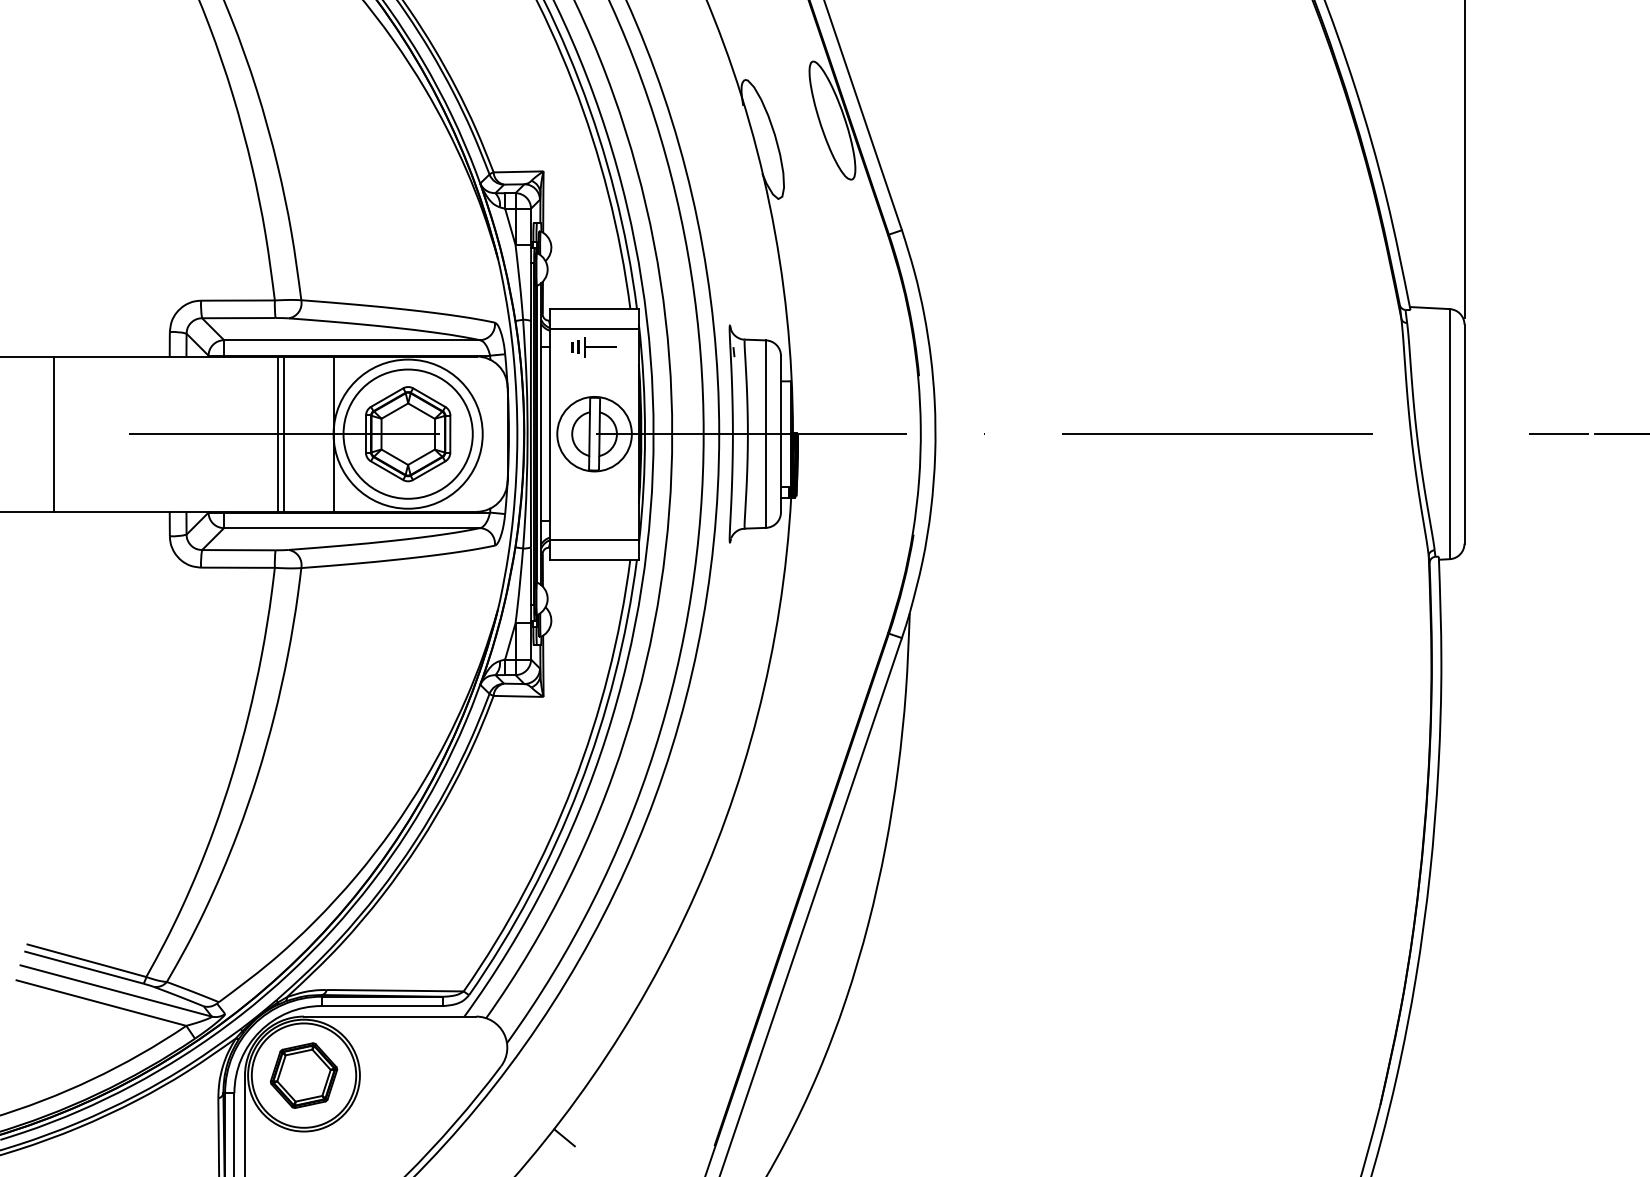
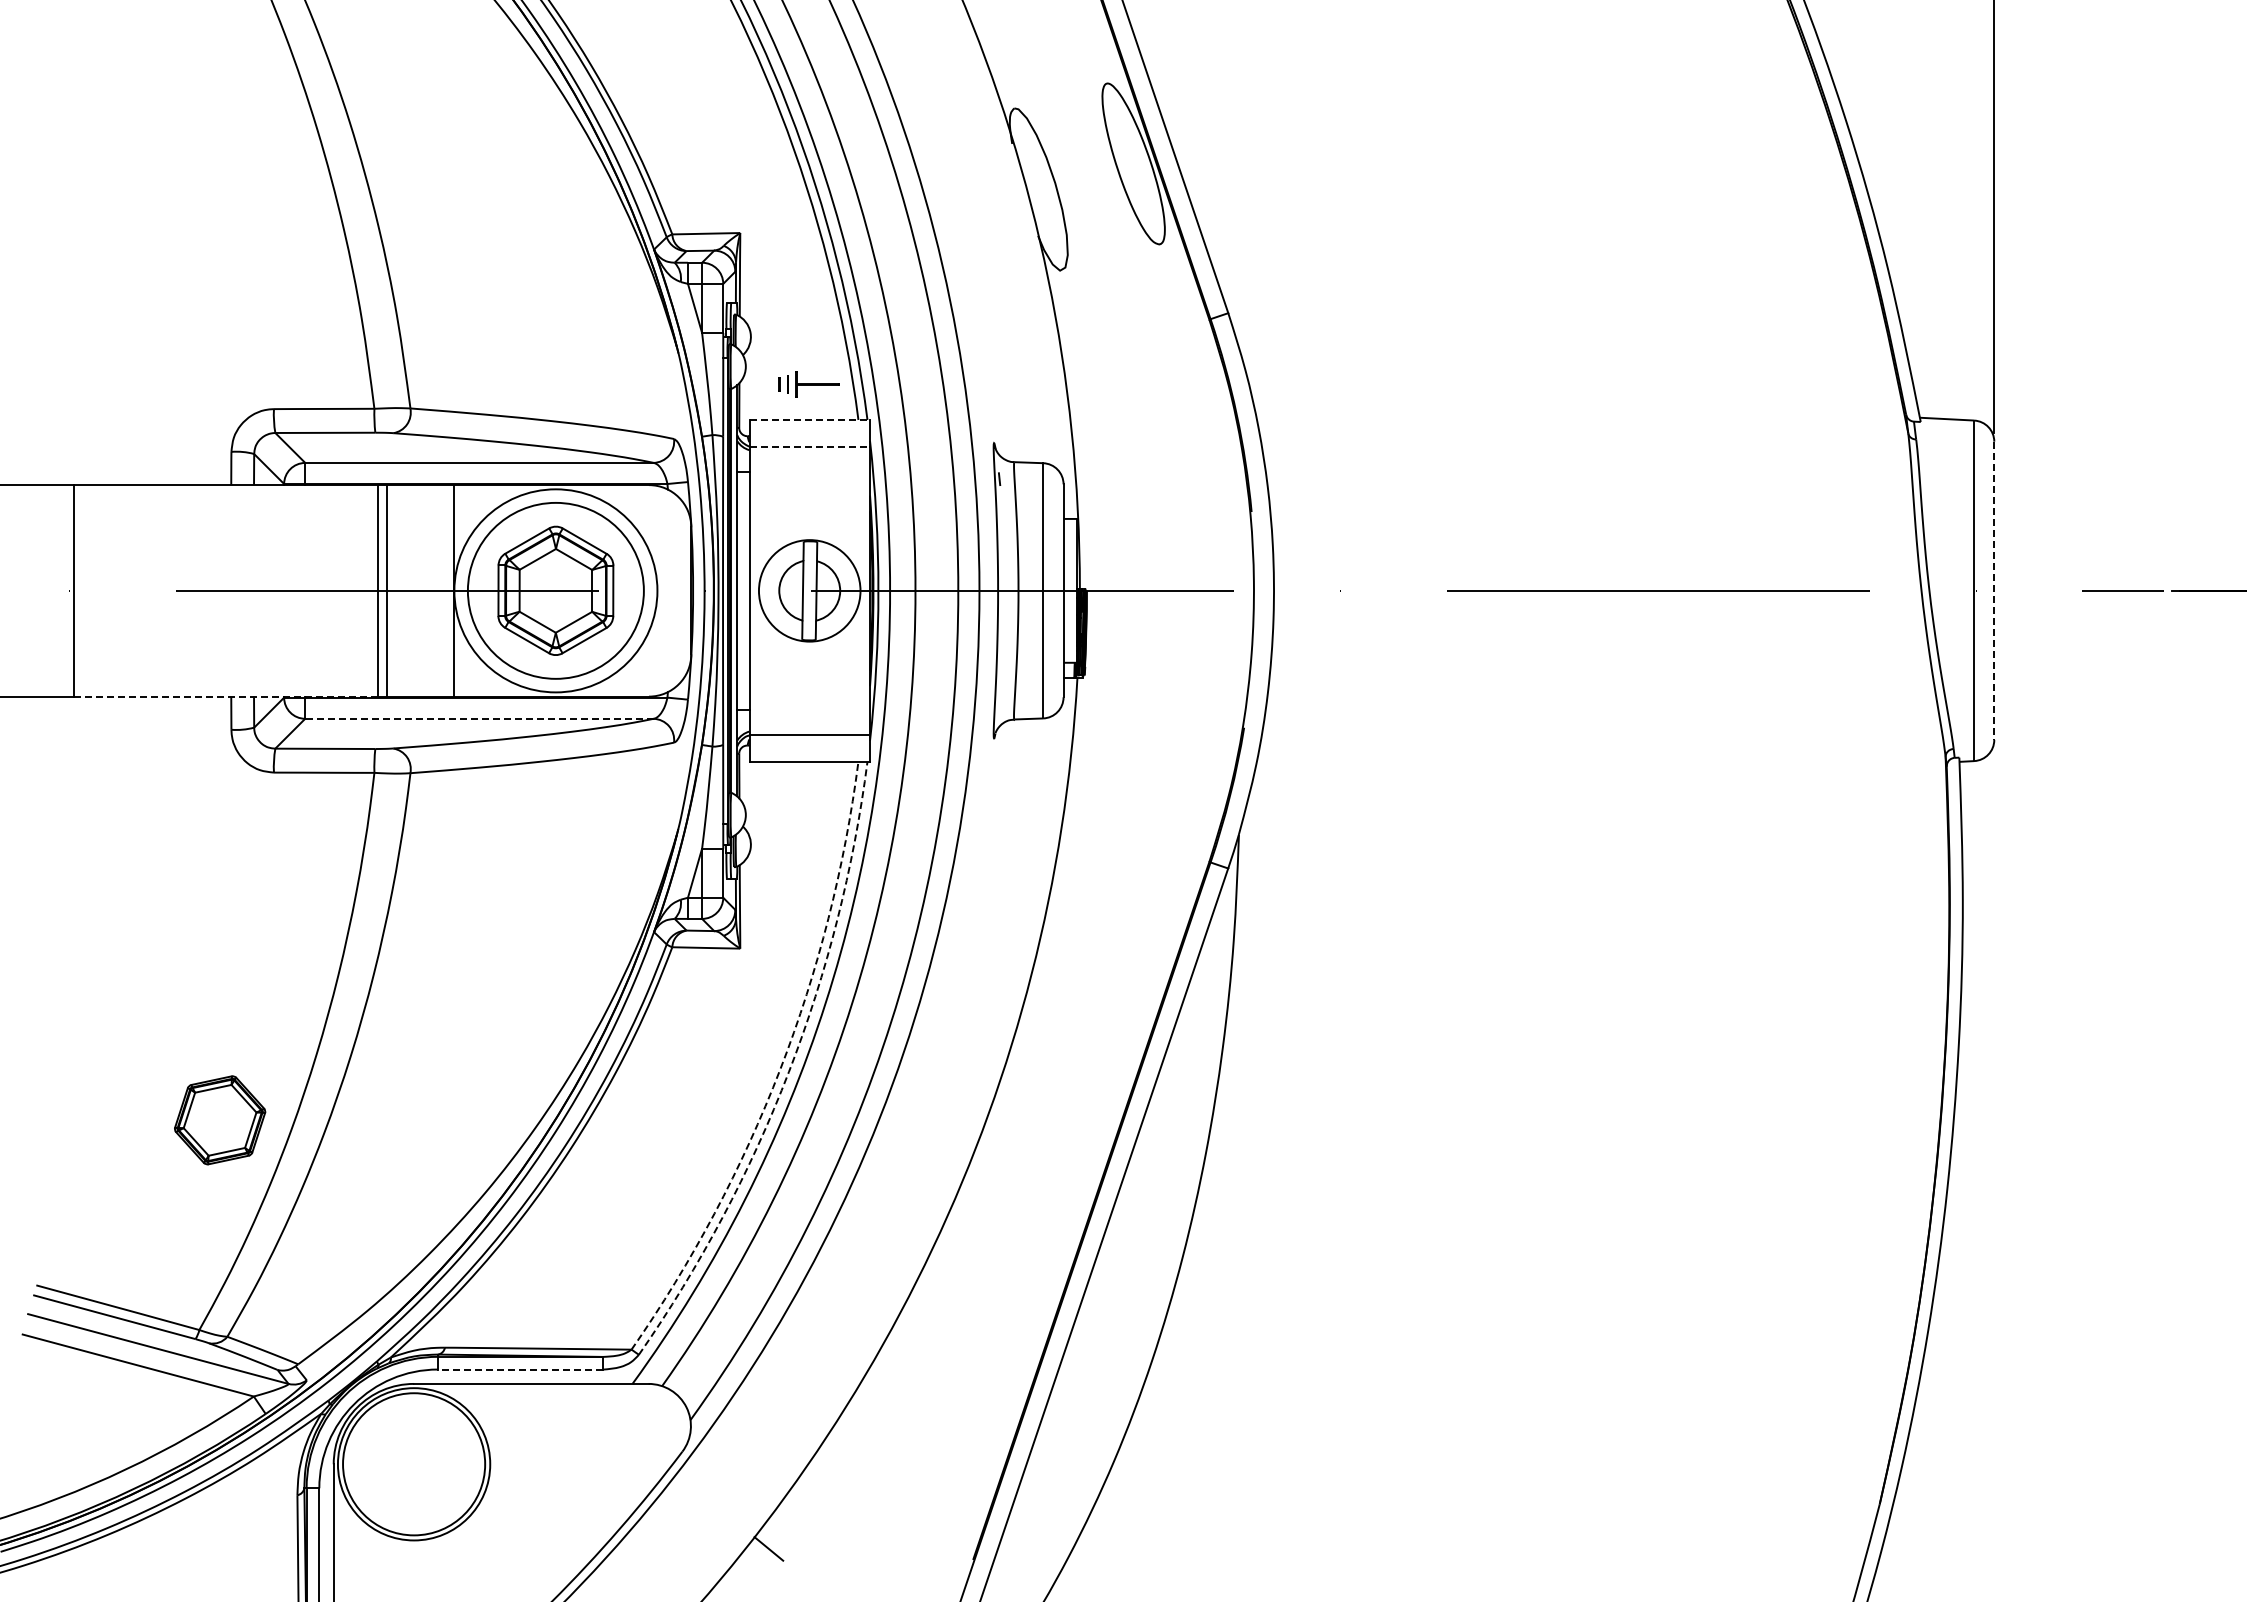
line: (595, 308) -> (810, 419), solid -> dashed
line: (595, 328) -> (810, 447), solid -> dashed
part: (593, 347) -> (808, 384), moved
line: (1464, 434) -> (1994, 591), solid -> dashed
line: (166, 511) -> (226, 696), solid -> dashed
line: (351, 527) -> (478, 718), solid -> dashed
arc: (573, 785) -> (780, 1069), solid -> dashed
arc: (578, 787) -> (788, 1072), solid -> dashed
line: (382, 1006) -> (520, 1369), solid -> dashed
part: (304, 1075) -> (220, 1120), moved

